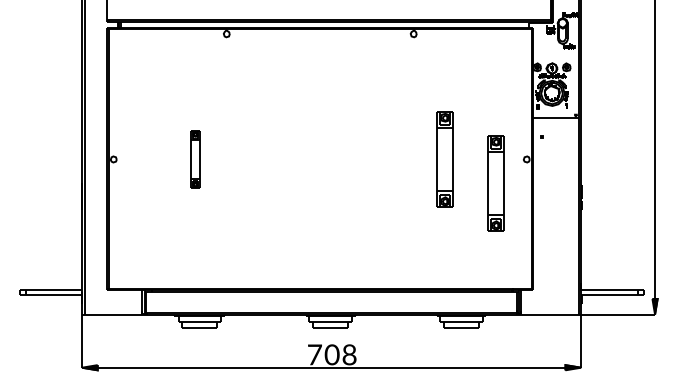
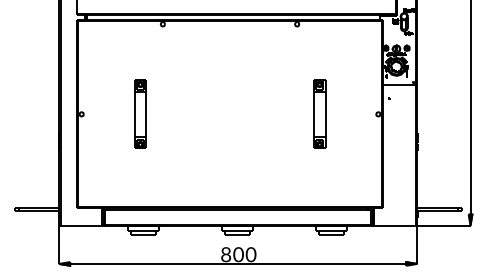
part: (195, 159) -> (140, 114), size x1.67
part: (495, 183) -> (355, 131), removed
text: (314, 354) -> (225, 254), 7 -> 8
text: (349, 355) -> (251, 255), 8 -> 0

